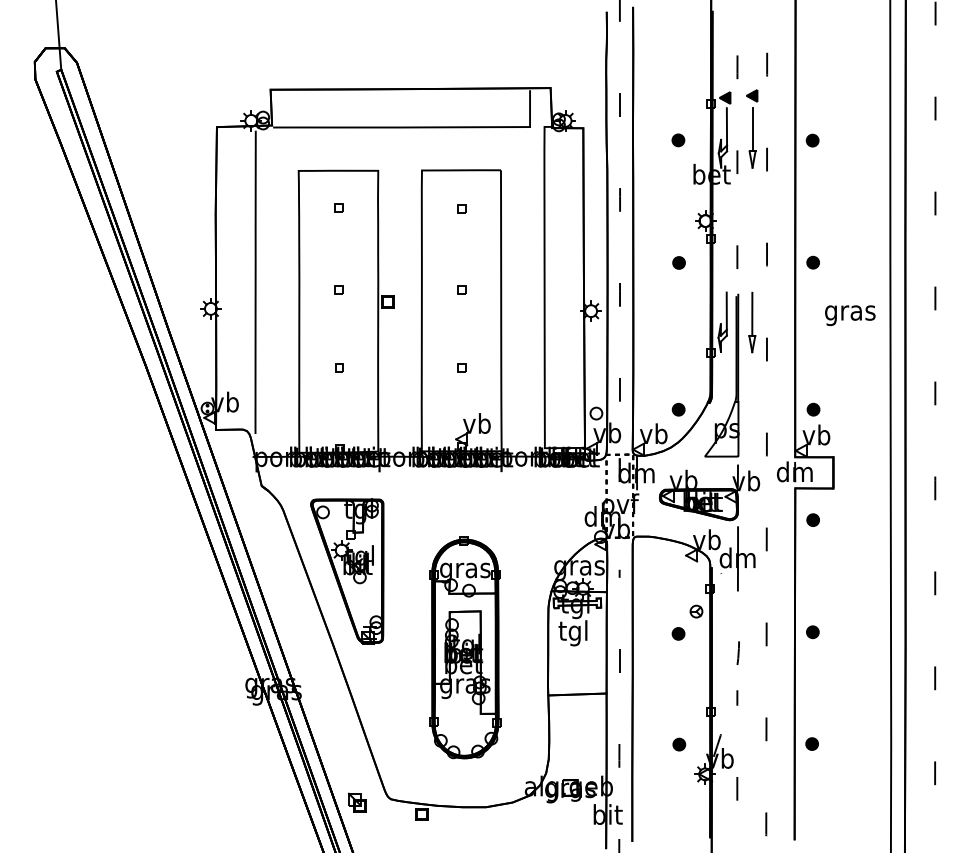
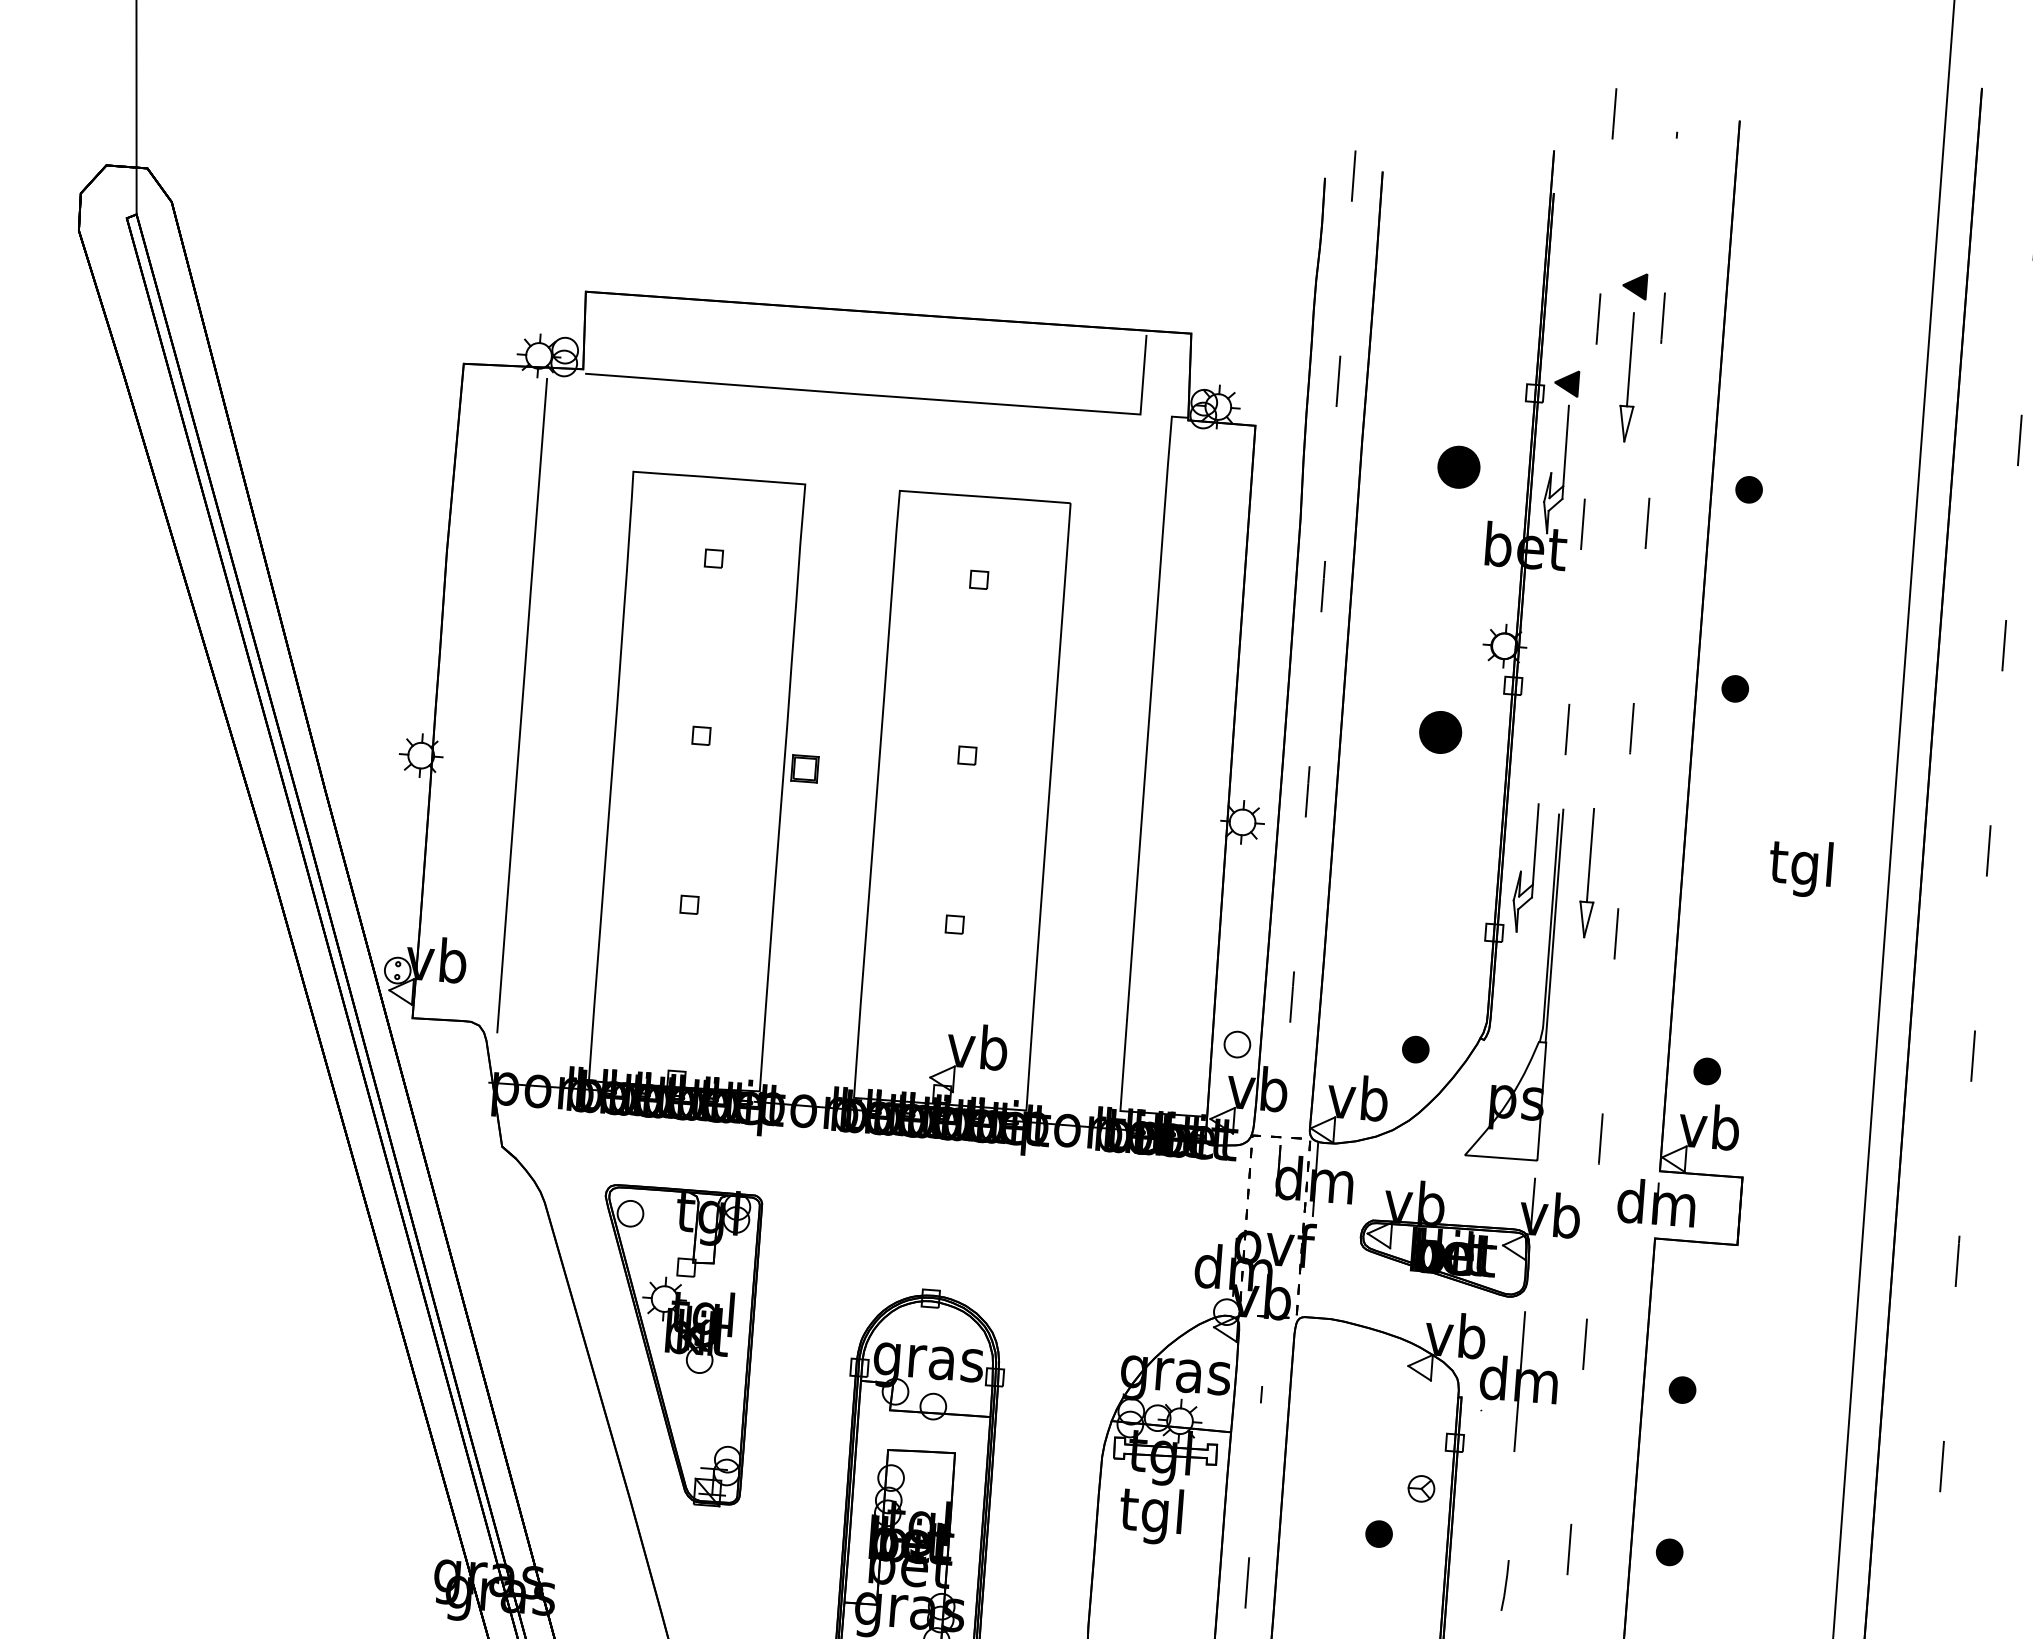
part: (752, 128) -> (1630, 356), moved
part: (678, 140) -> (1459, 467), size x1.6
part: (678, 262) -> (1439, 731), size x1.6
part: (812, 262) -> (1733, 688), moved
text: (850, 312) -> (1802, 867), gras -> tgl
part: (812, 519) -> (1681, 1388), moved

